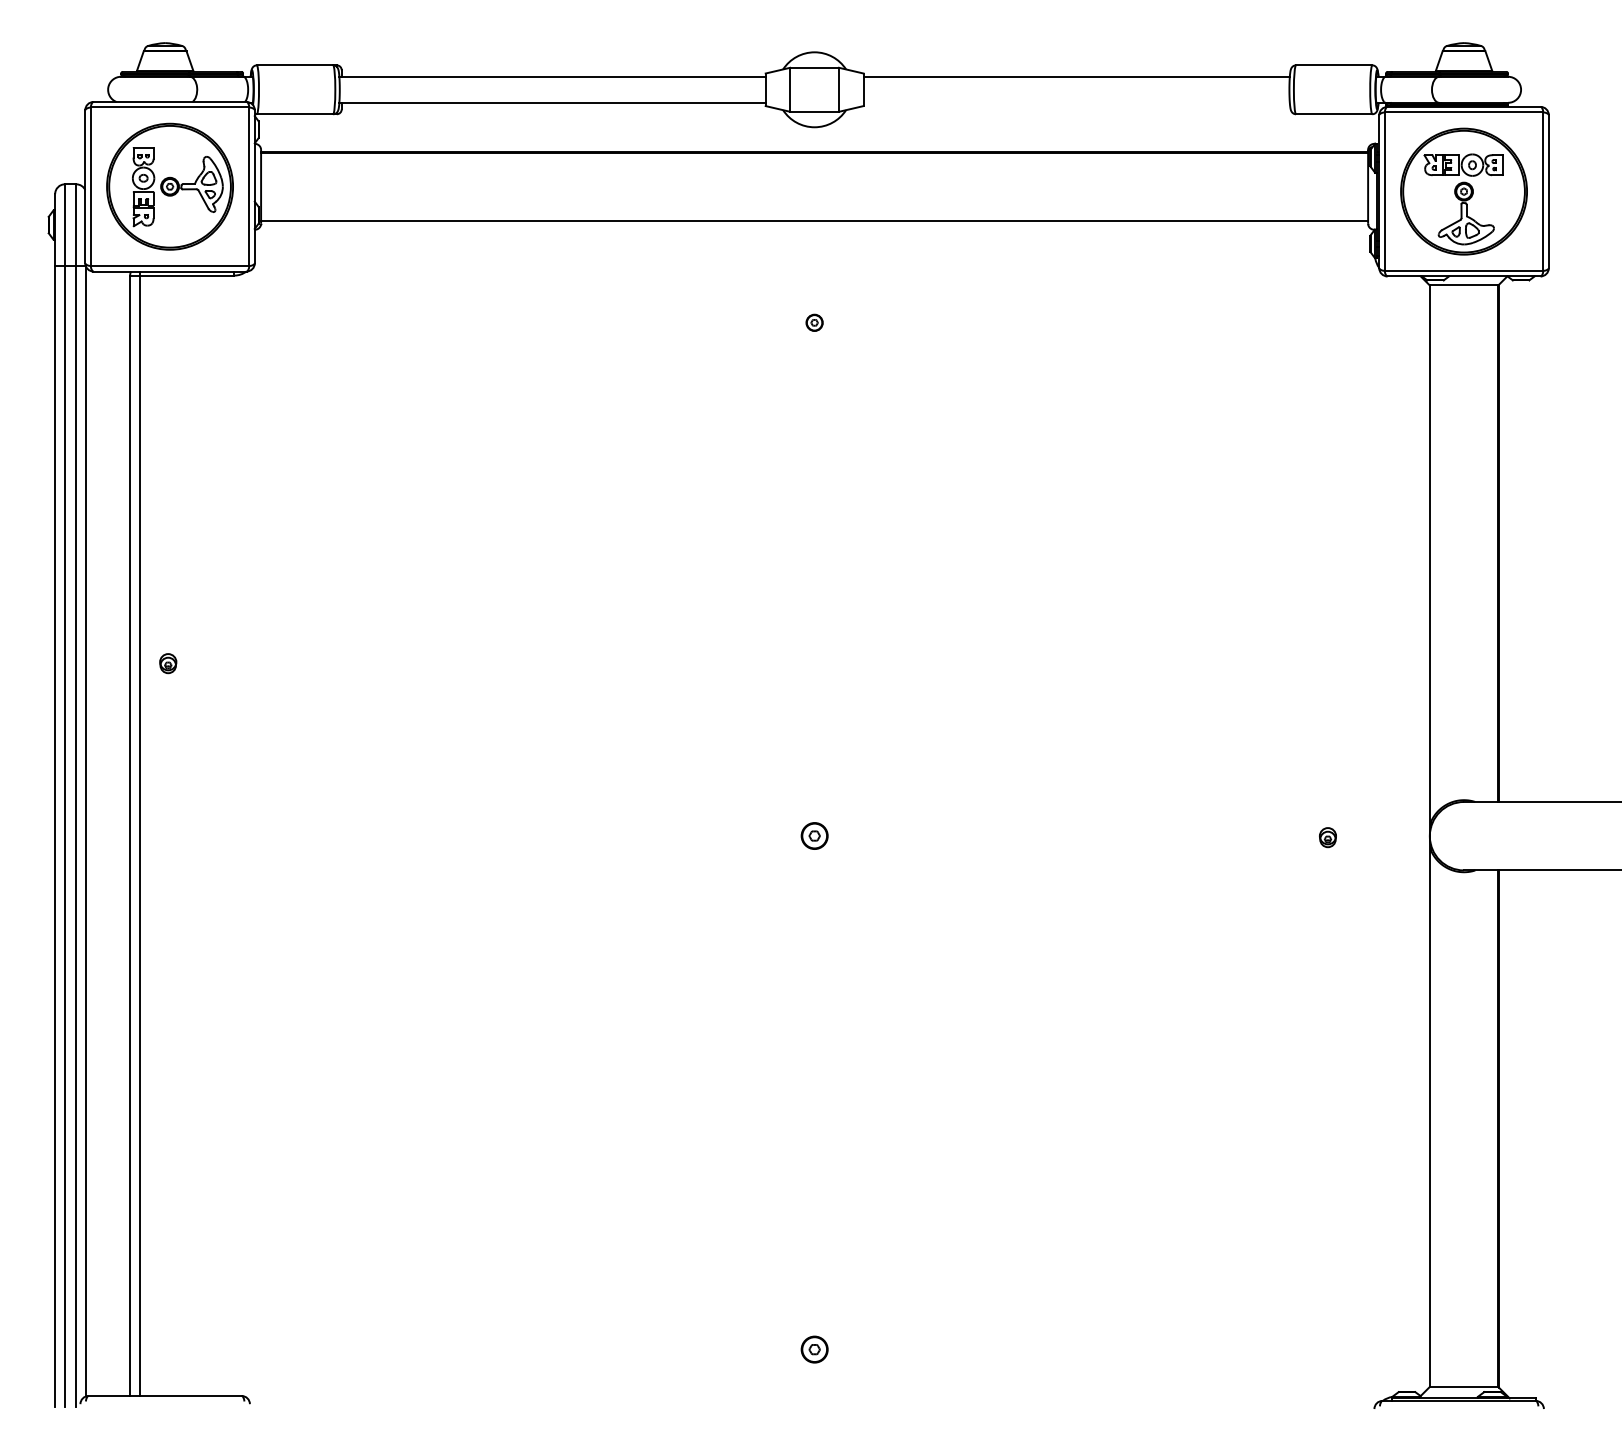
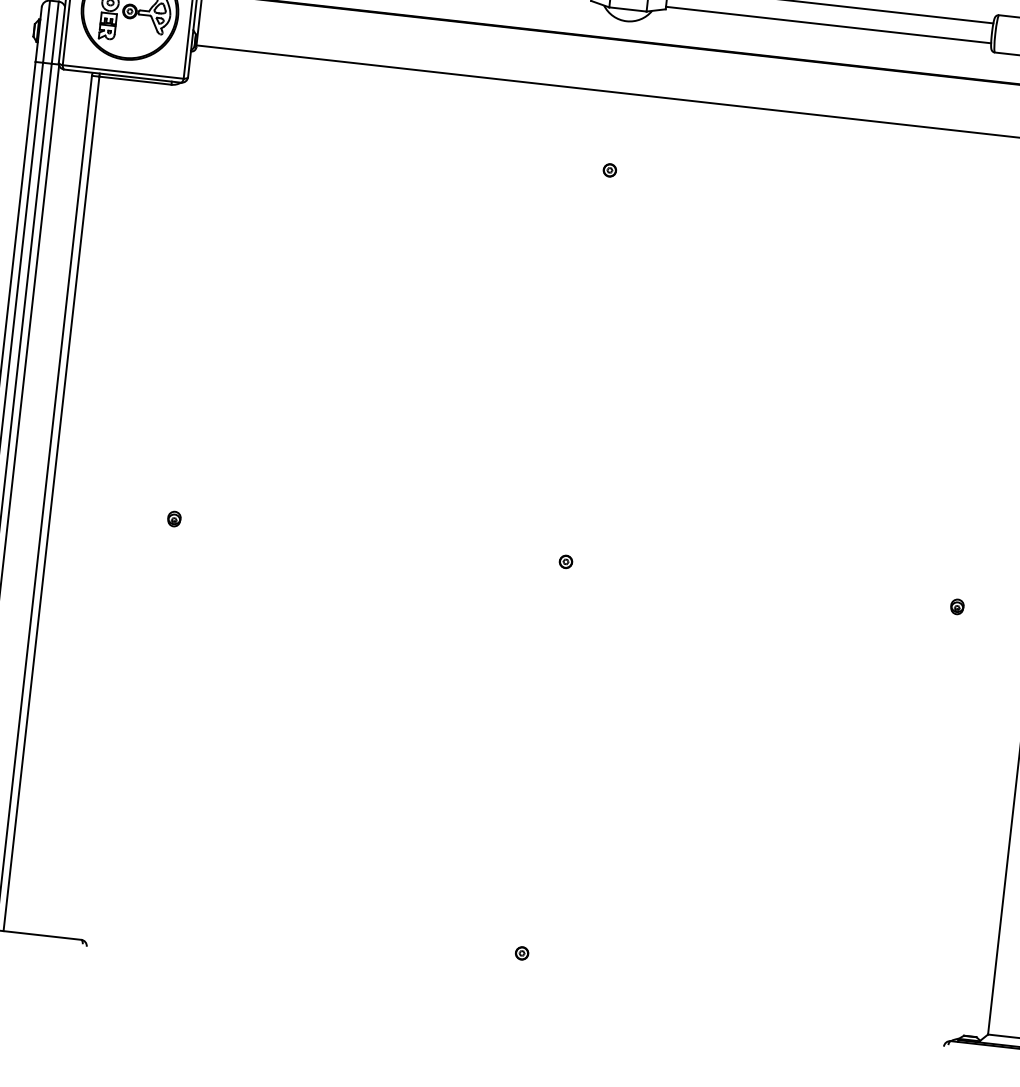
line: (1076, 102) -> (828, 24), added
part: (168, 663) -> (174, 519), moved
part: (814, 836) -> (565, 562), size x0.62
part: (814, 1349) -> (522, 953), size x0.62

